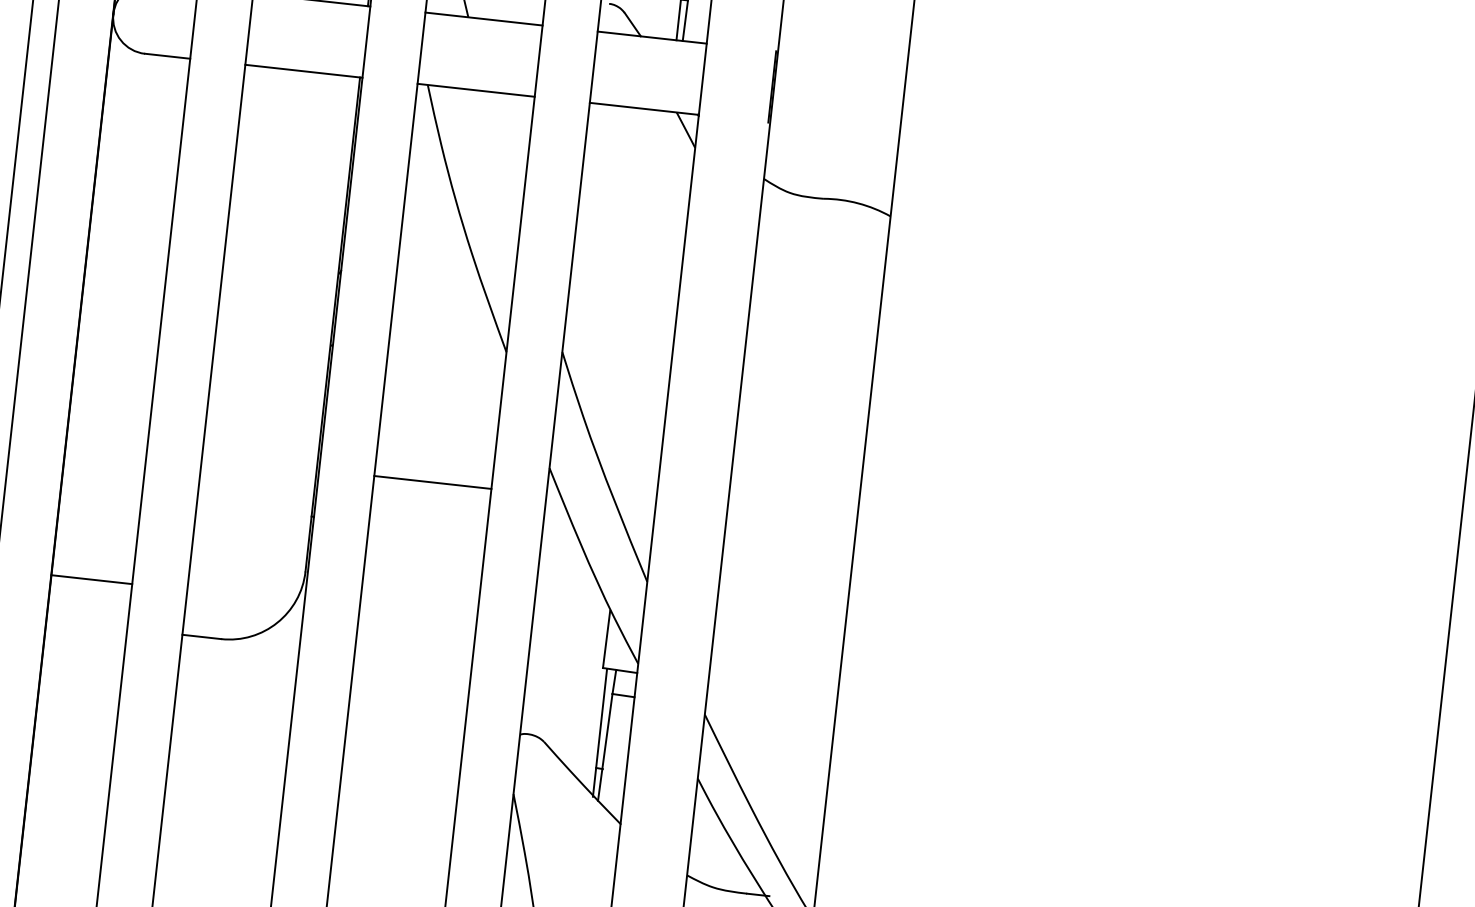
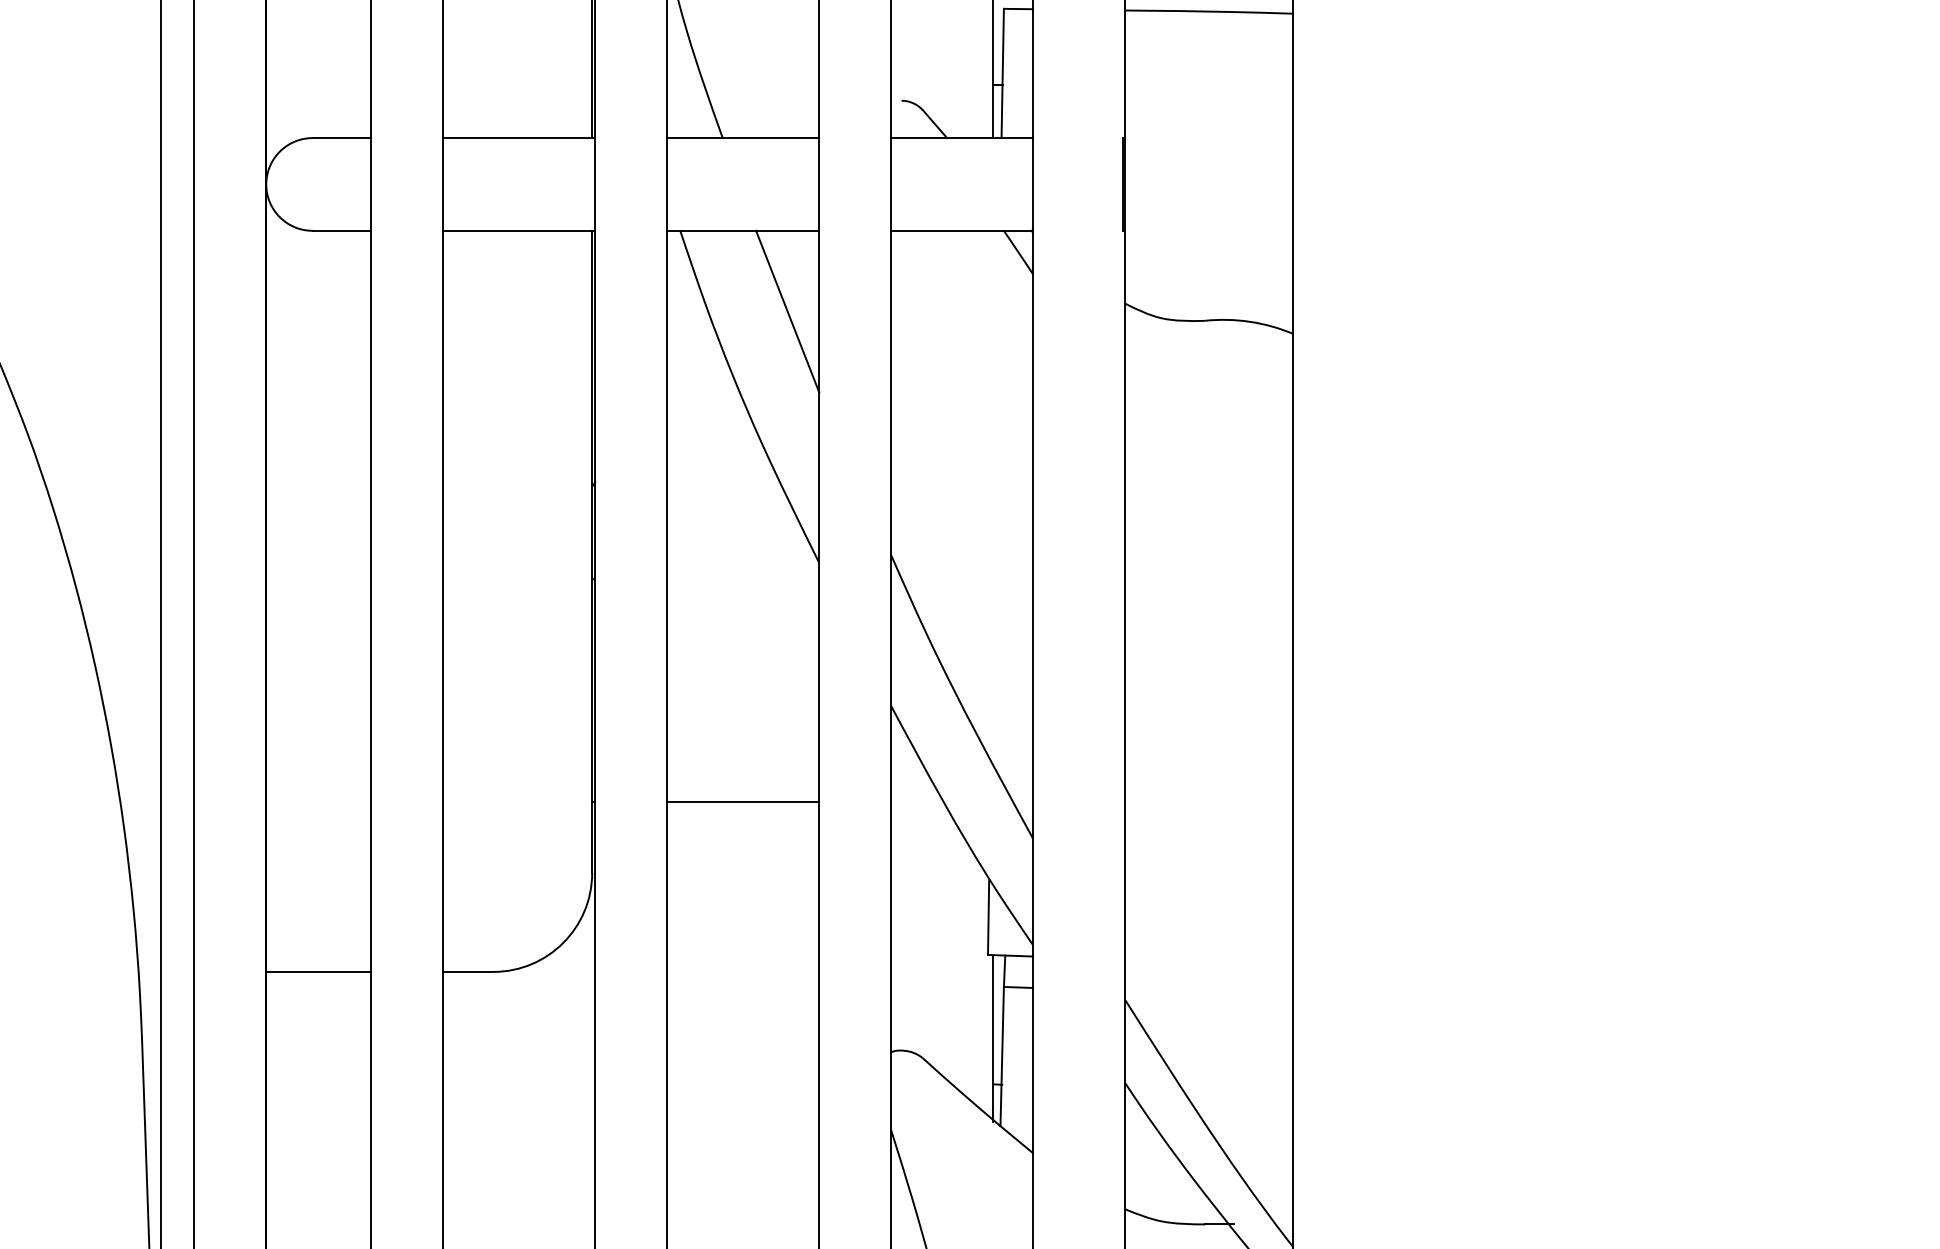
line: (503, 156) -> (787, 311), added
line: (432, 482) -> (742, 801), moved
line: (91, 579) -> (318, 971), moved

